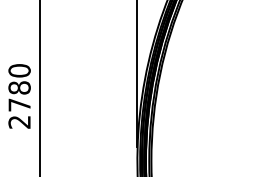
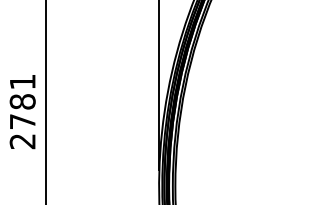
text: (19, 70) -> (22, 81), 2780 -> 2781

